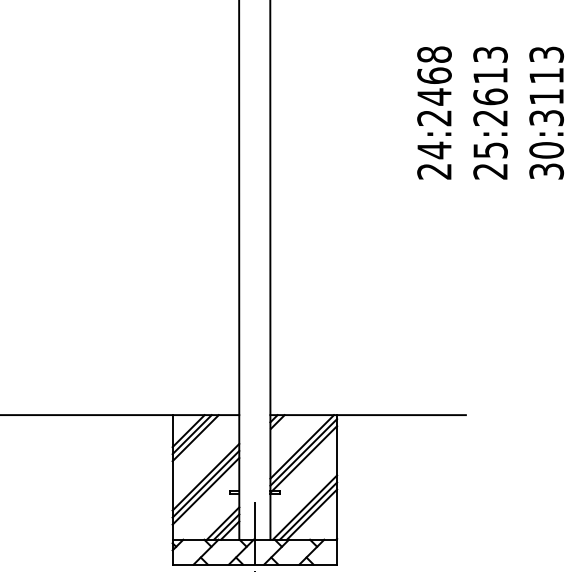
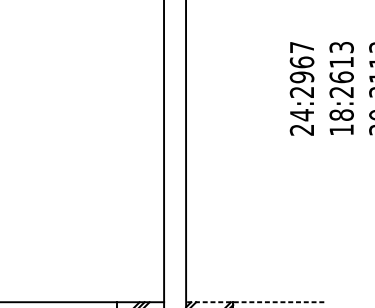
text: (434, 75) -> (302, 62), 24:2468 -> 24:2967
text: (490, 160) -> (341, 122), 25:2613 -> 18:2613
line: (368, 415) -> (255, 302), solid -> dashed

